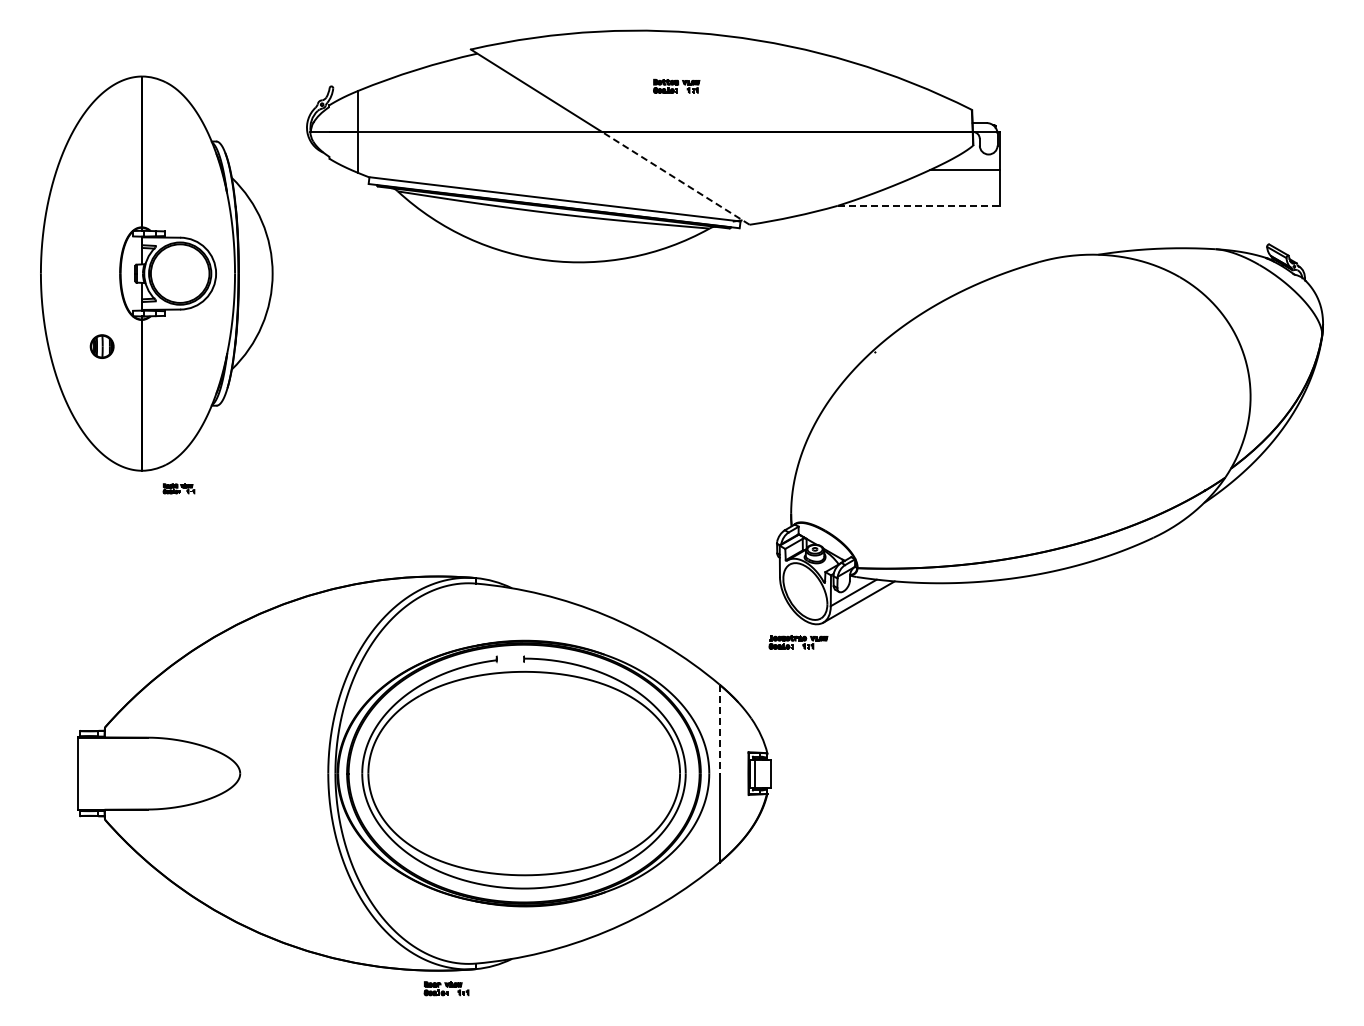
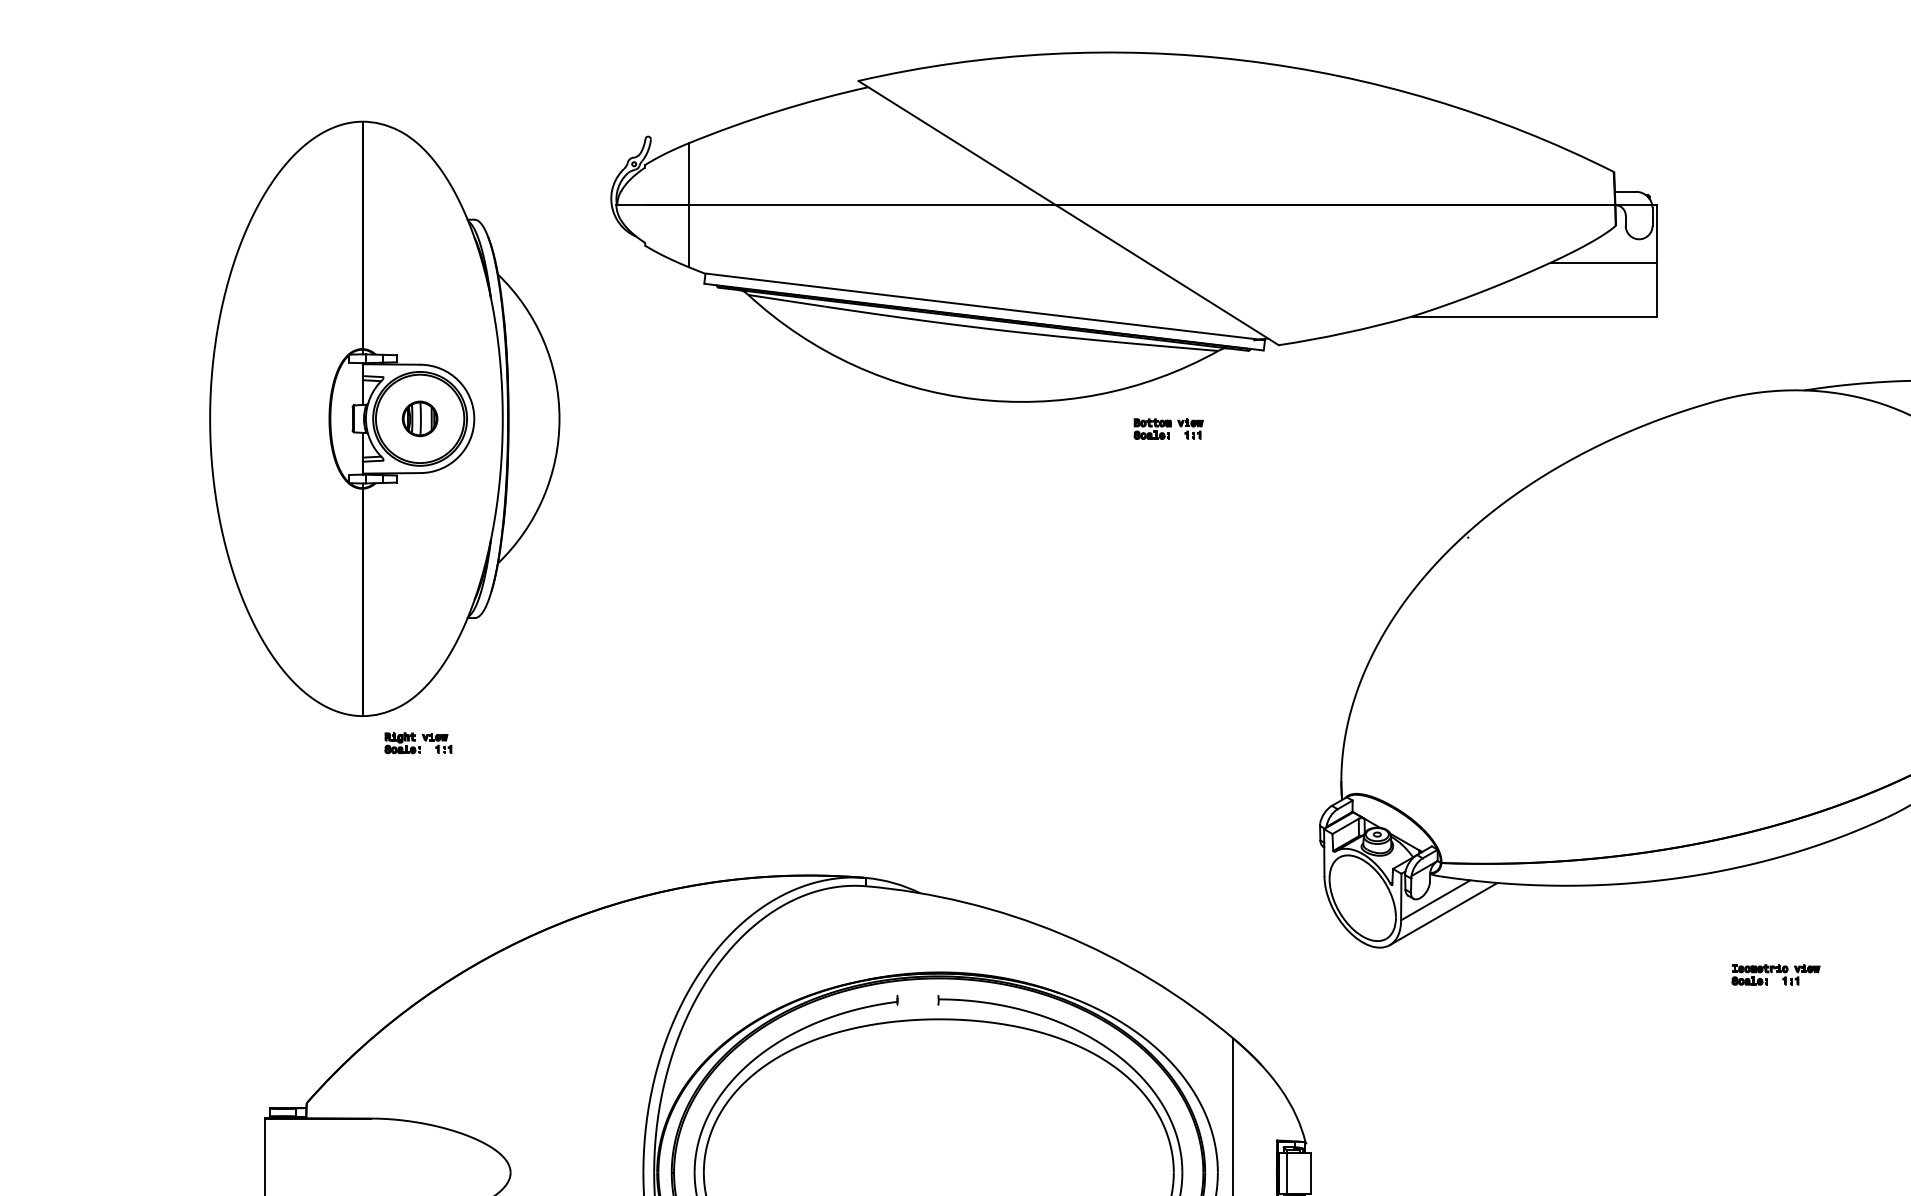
part: (676, 85) -> (1168, 427), moved
line: (675, 178) -> (1166, 275), dashed -> solid
line: (919, 205) -> (1534, 316), dashed -> solid
part: (101, 346) -> (419, 418), moved
part: (178, 488) -> (417, 742), size x1.43
part: (798, 642) -> (1776, 975), moved
line: (719, 729) -> (1233, 1106), dashed -> solid

